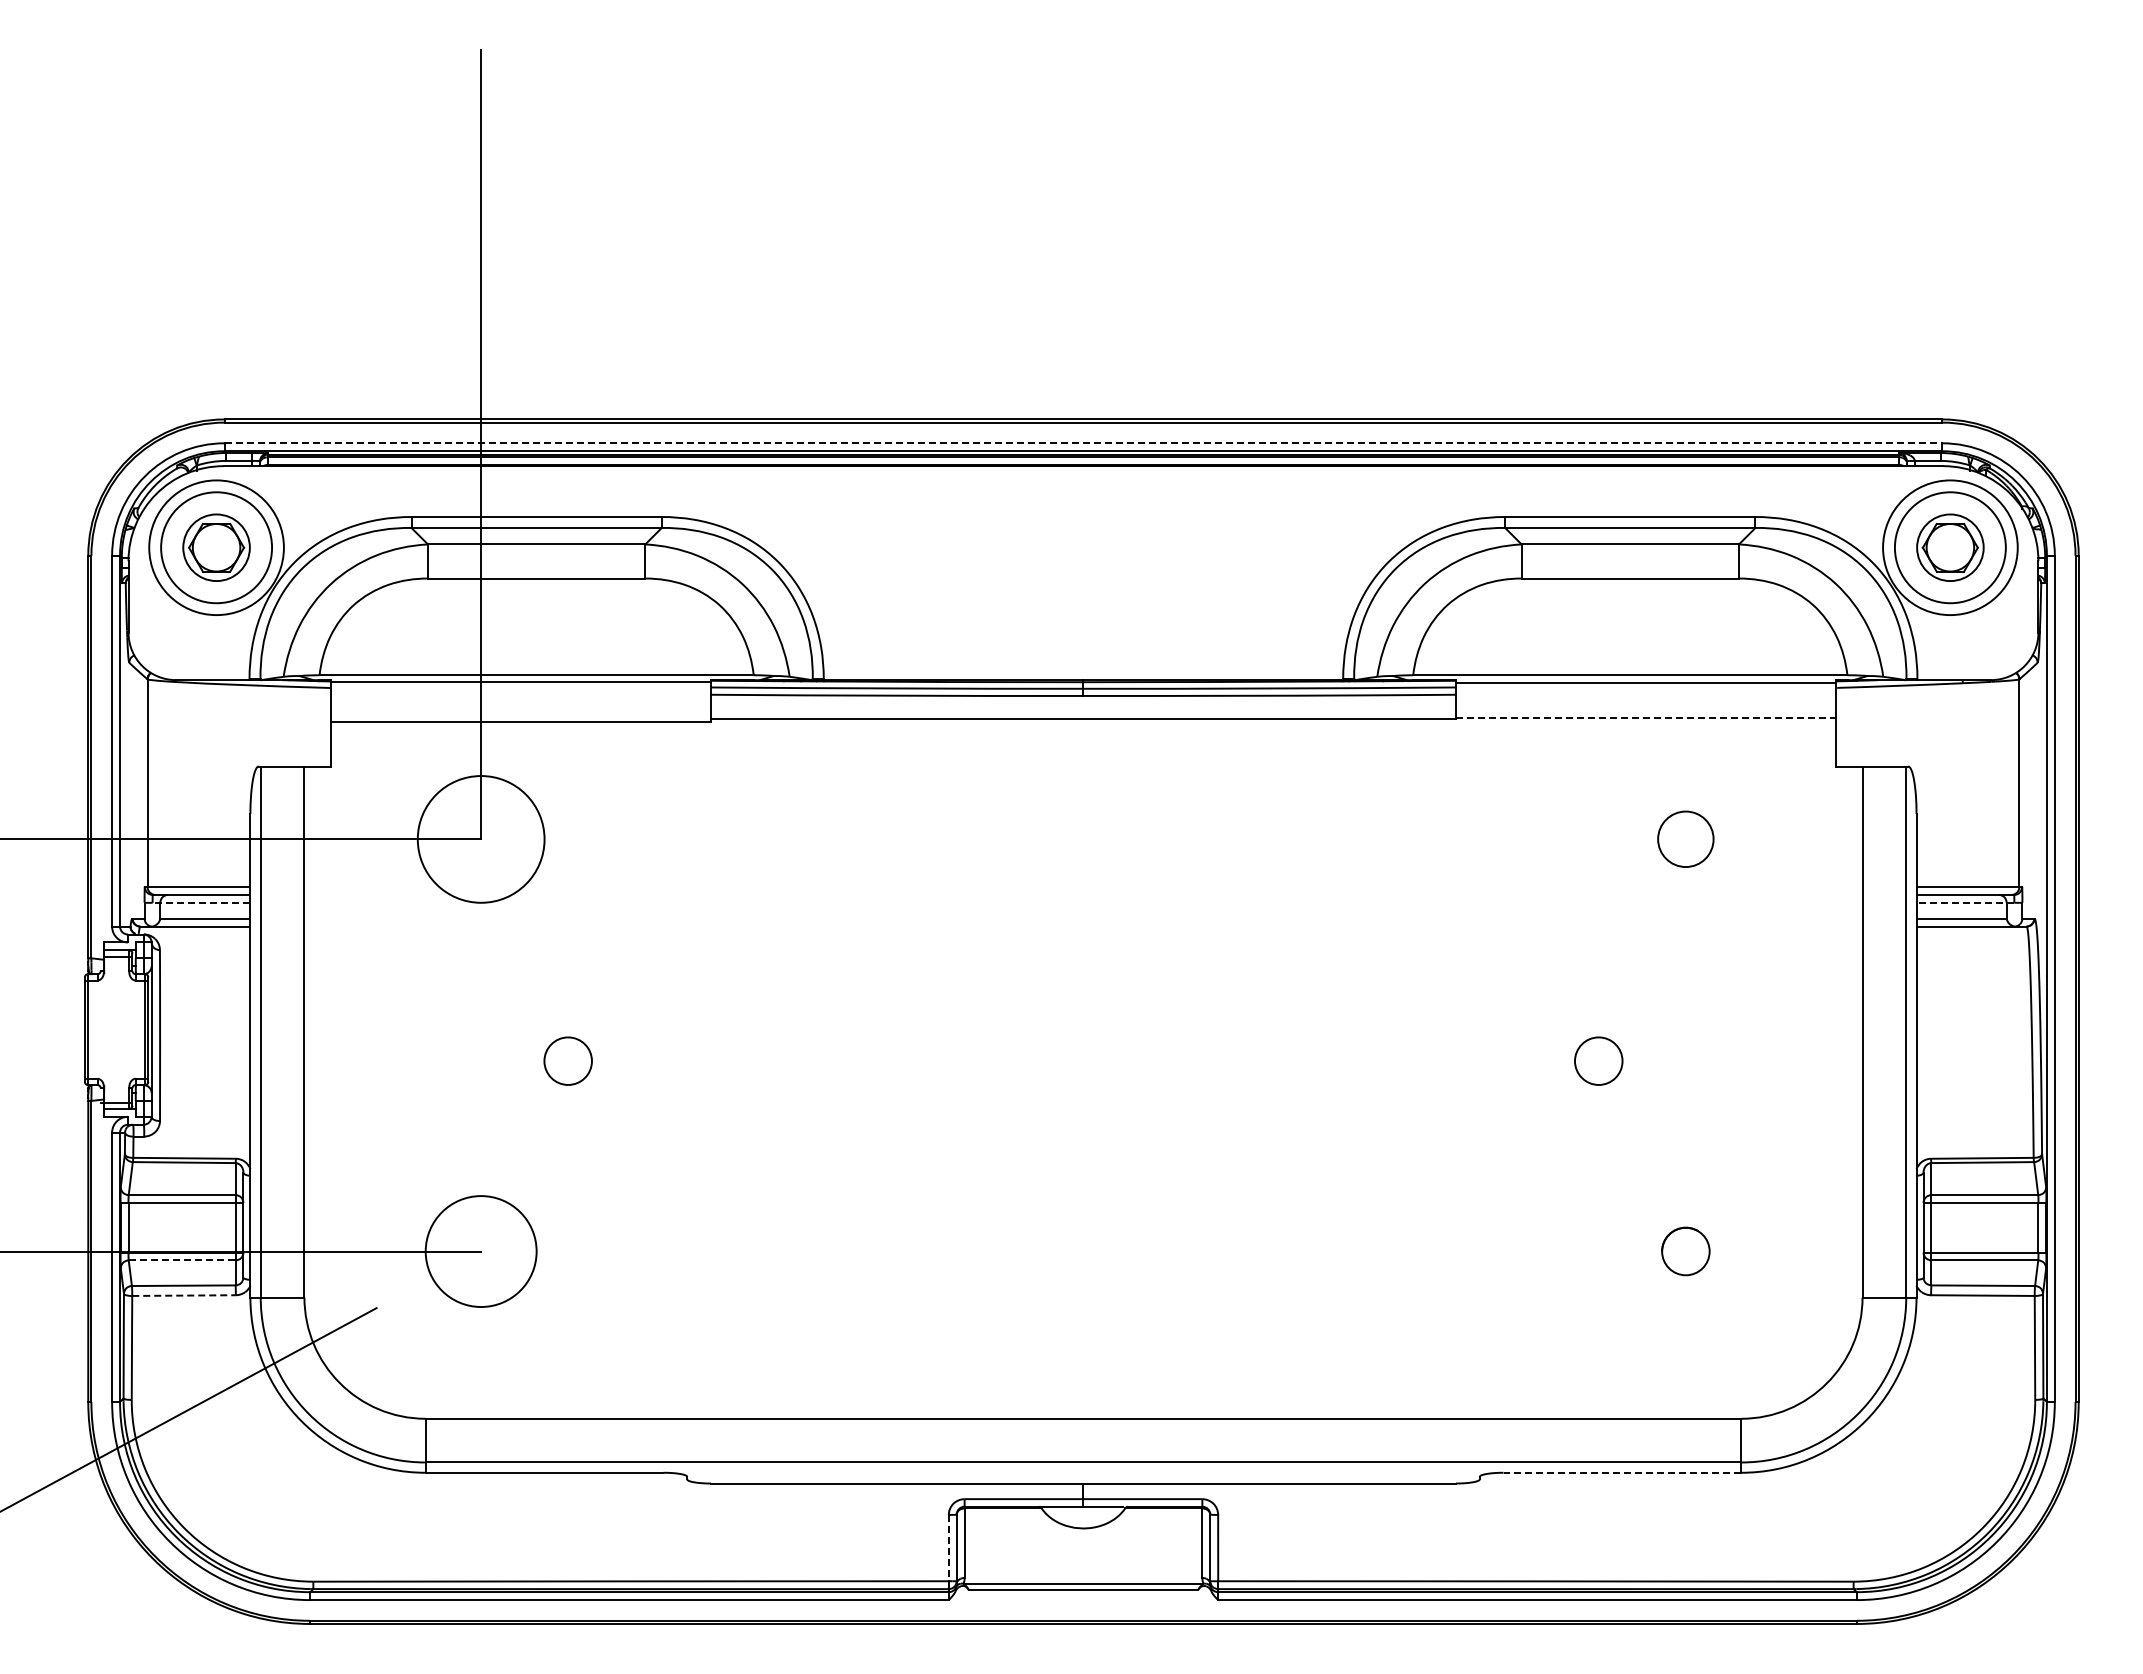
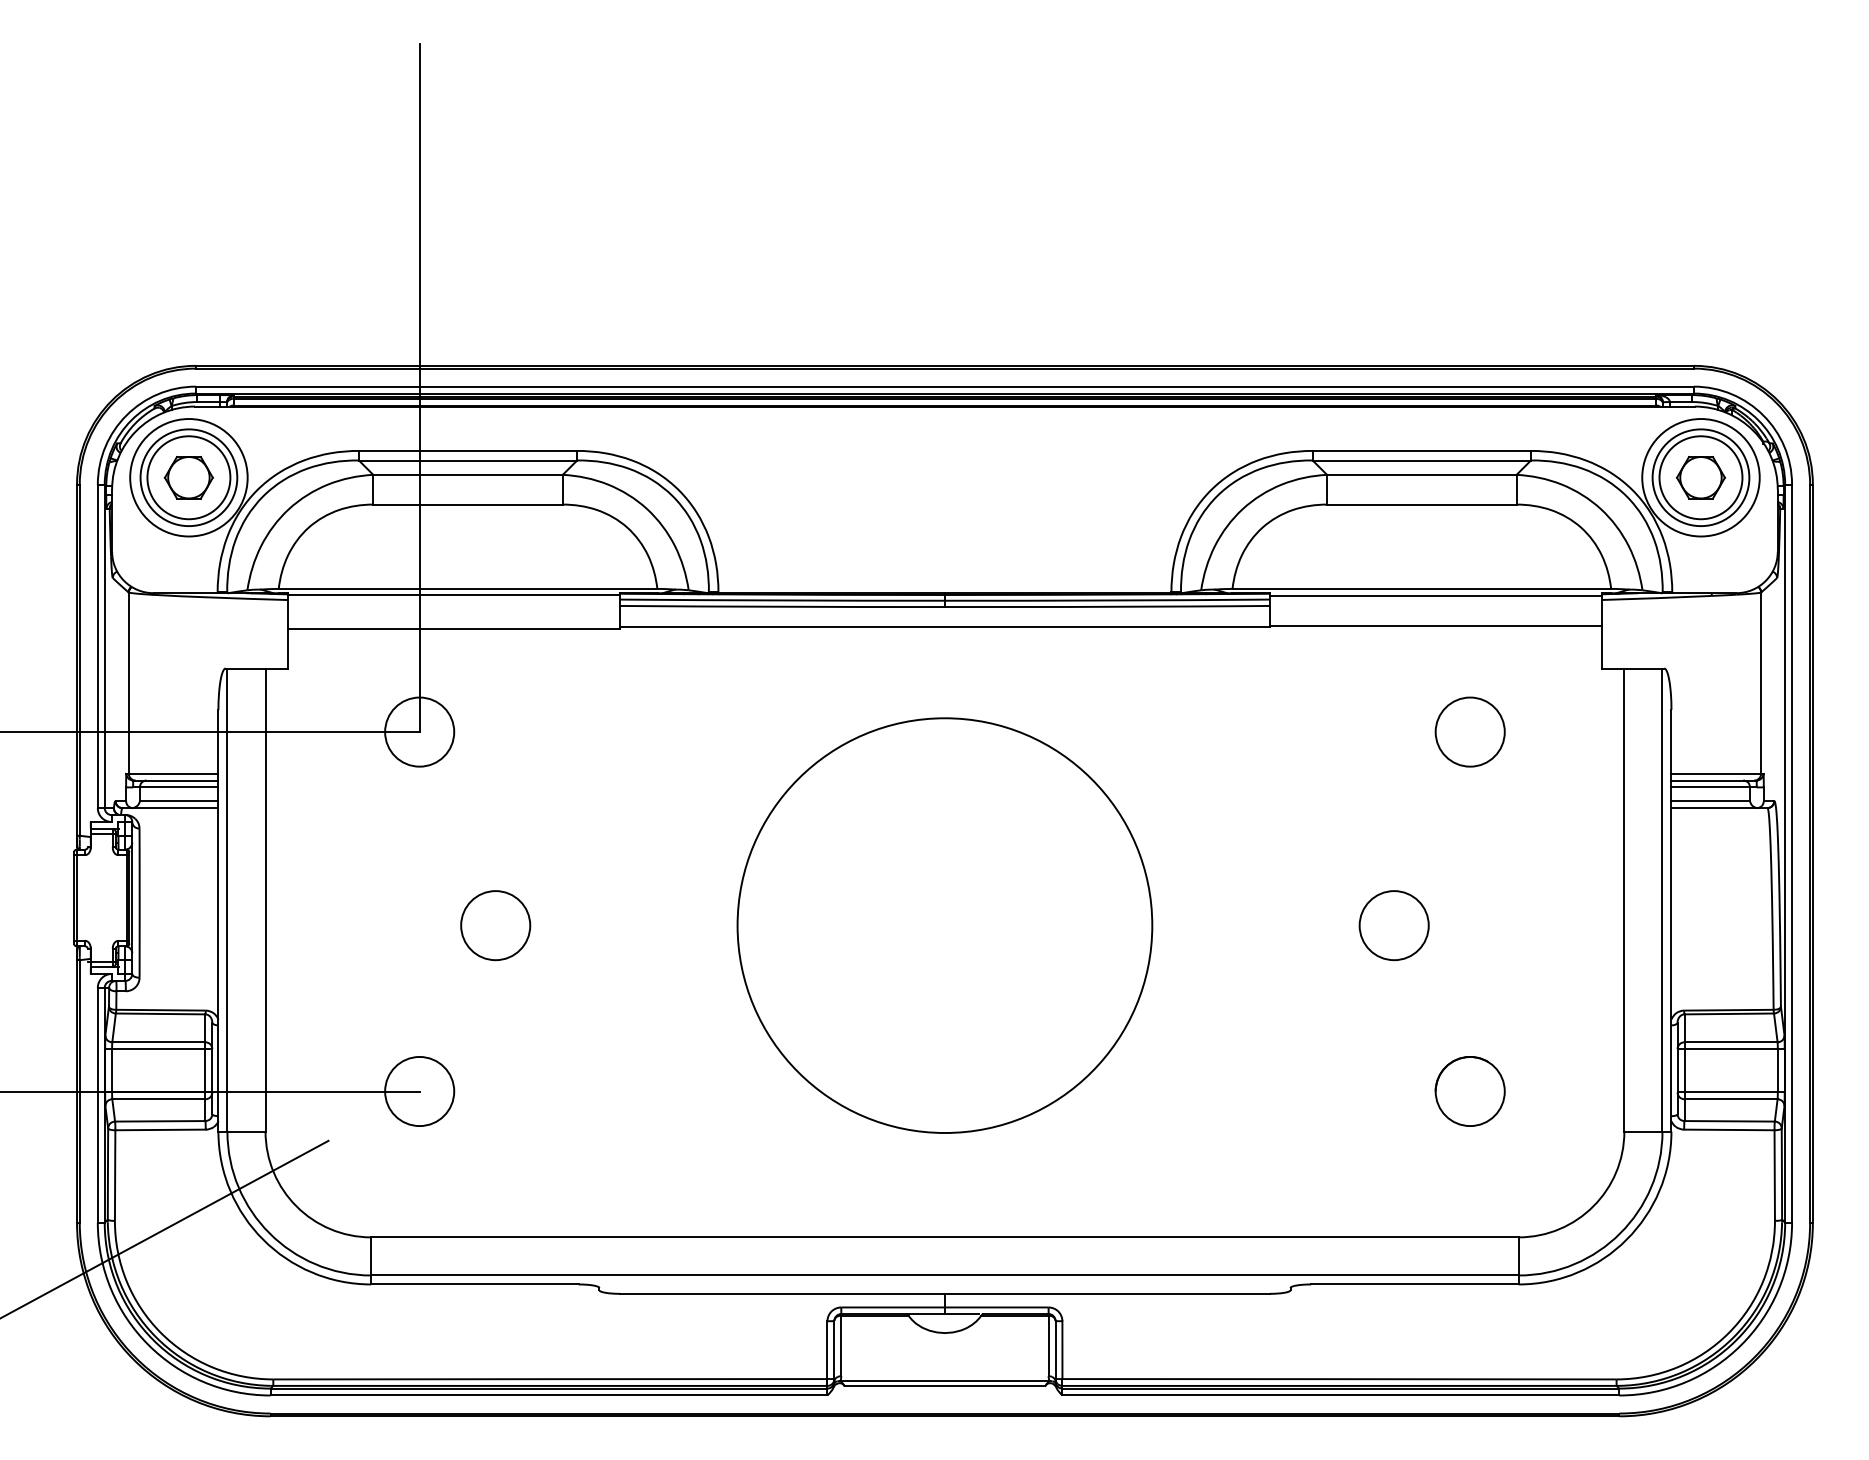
line: (1083, 443) -> (944, 386), dashed -> solid
circle: (216, 547) -> (188, 477), size x1.43
circle: (1949, 547) -> (1700, 477), size x1.43
line: (1646, 717) -> (1435, 625), dashed -> solid
circle: (1685, 838) -> (1469, 731), size x1.43
circle: (480, 839) -> (419, 732), size x0.62
line: (201, 902) -> (175, 787), dashed -> solid
line: (1965, 902) -> (1714, 787), dashed -> solid
circle: (567, 1060) -> (494, 924), size x1.67
circle: (1083, 1060) -> (944, 924), added
circle: (1598, 1060) -> (1394, 924), size x1.67
circle: (480, 1251) -> (419, 1091), size x0.71
circle: (1685, 1251) -> (1469, 1091), size x1.67
line: (182, 1260) -> (159, 1099), dashed -> solid
line: (184, 1295) -> (160, 1129), dashed -> solid
line: (1622, 1472) -> (1415, 1284), dashed -> solid
line: (948, 1548) -> (827, 1350), dashed -> solid

